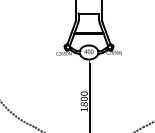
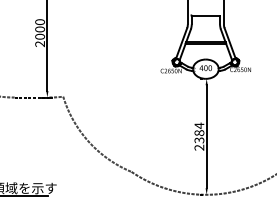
text: (84, 101) -> (199, 136), 1800 -> 2384

